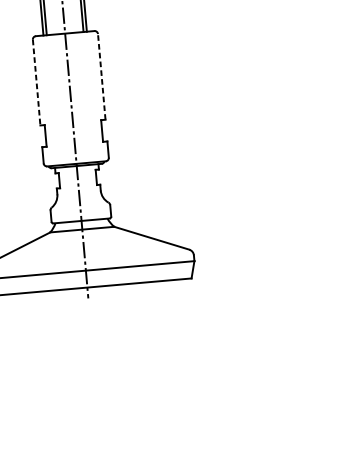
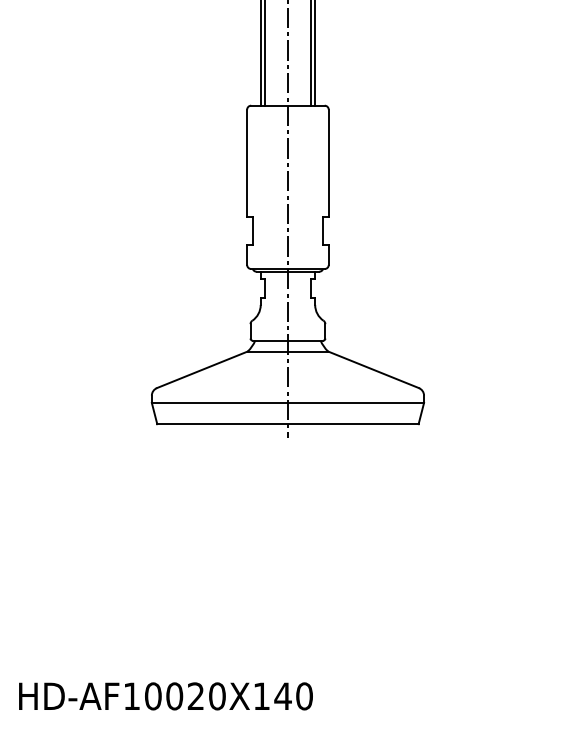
line: (101, 76) -> (328, 163), dashed -> solid
line: (36, 82) -> (247, 163), dashed -> solid

